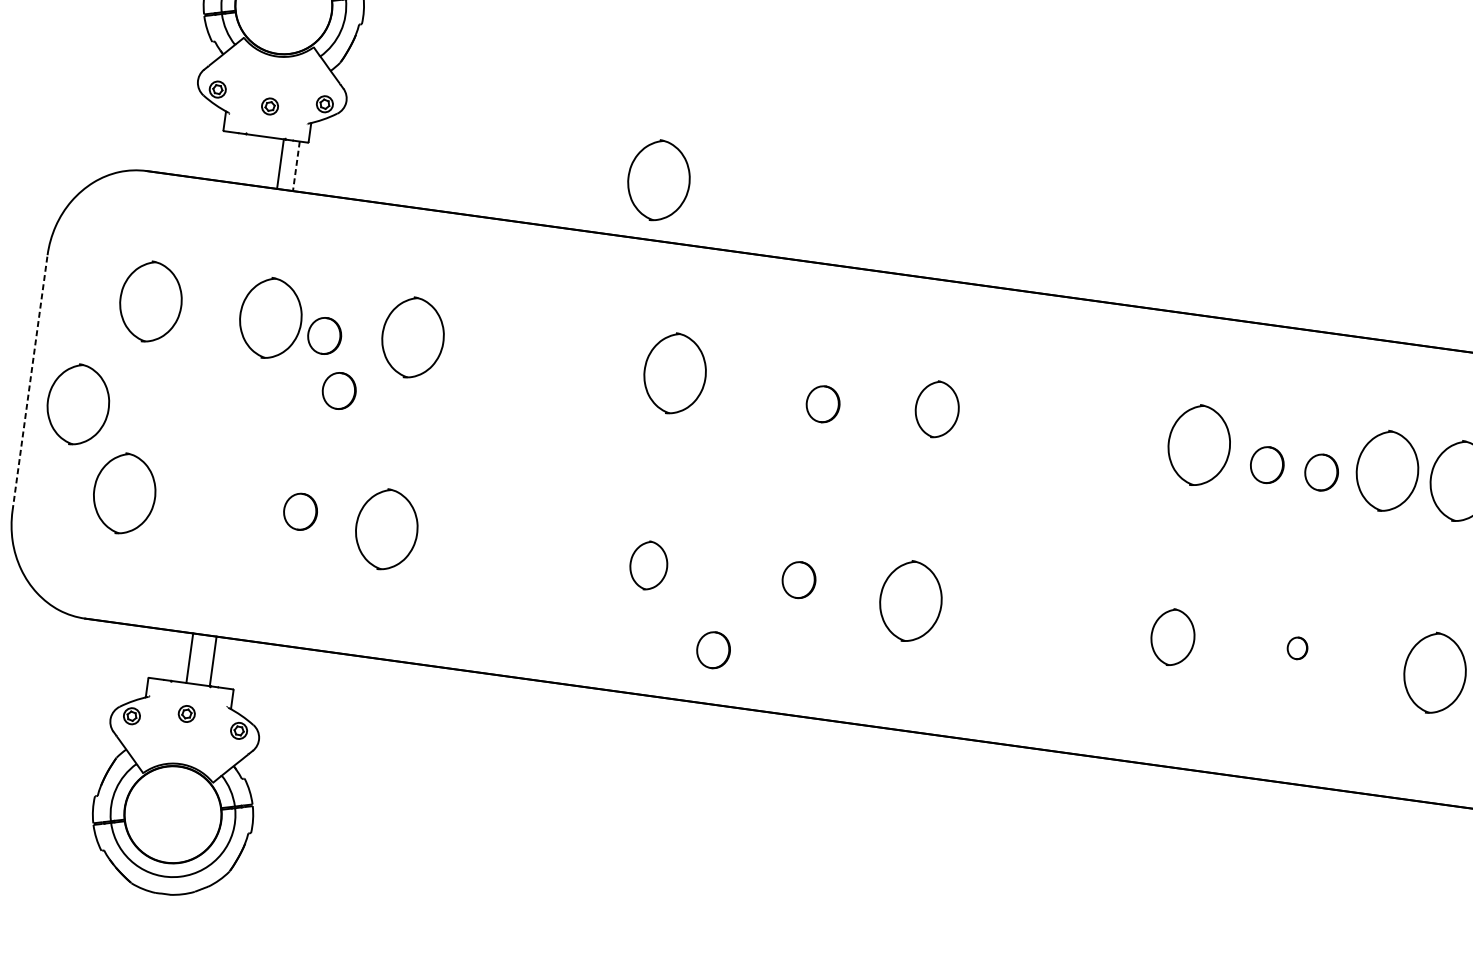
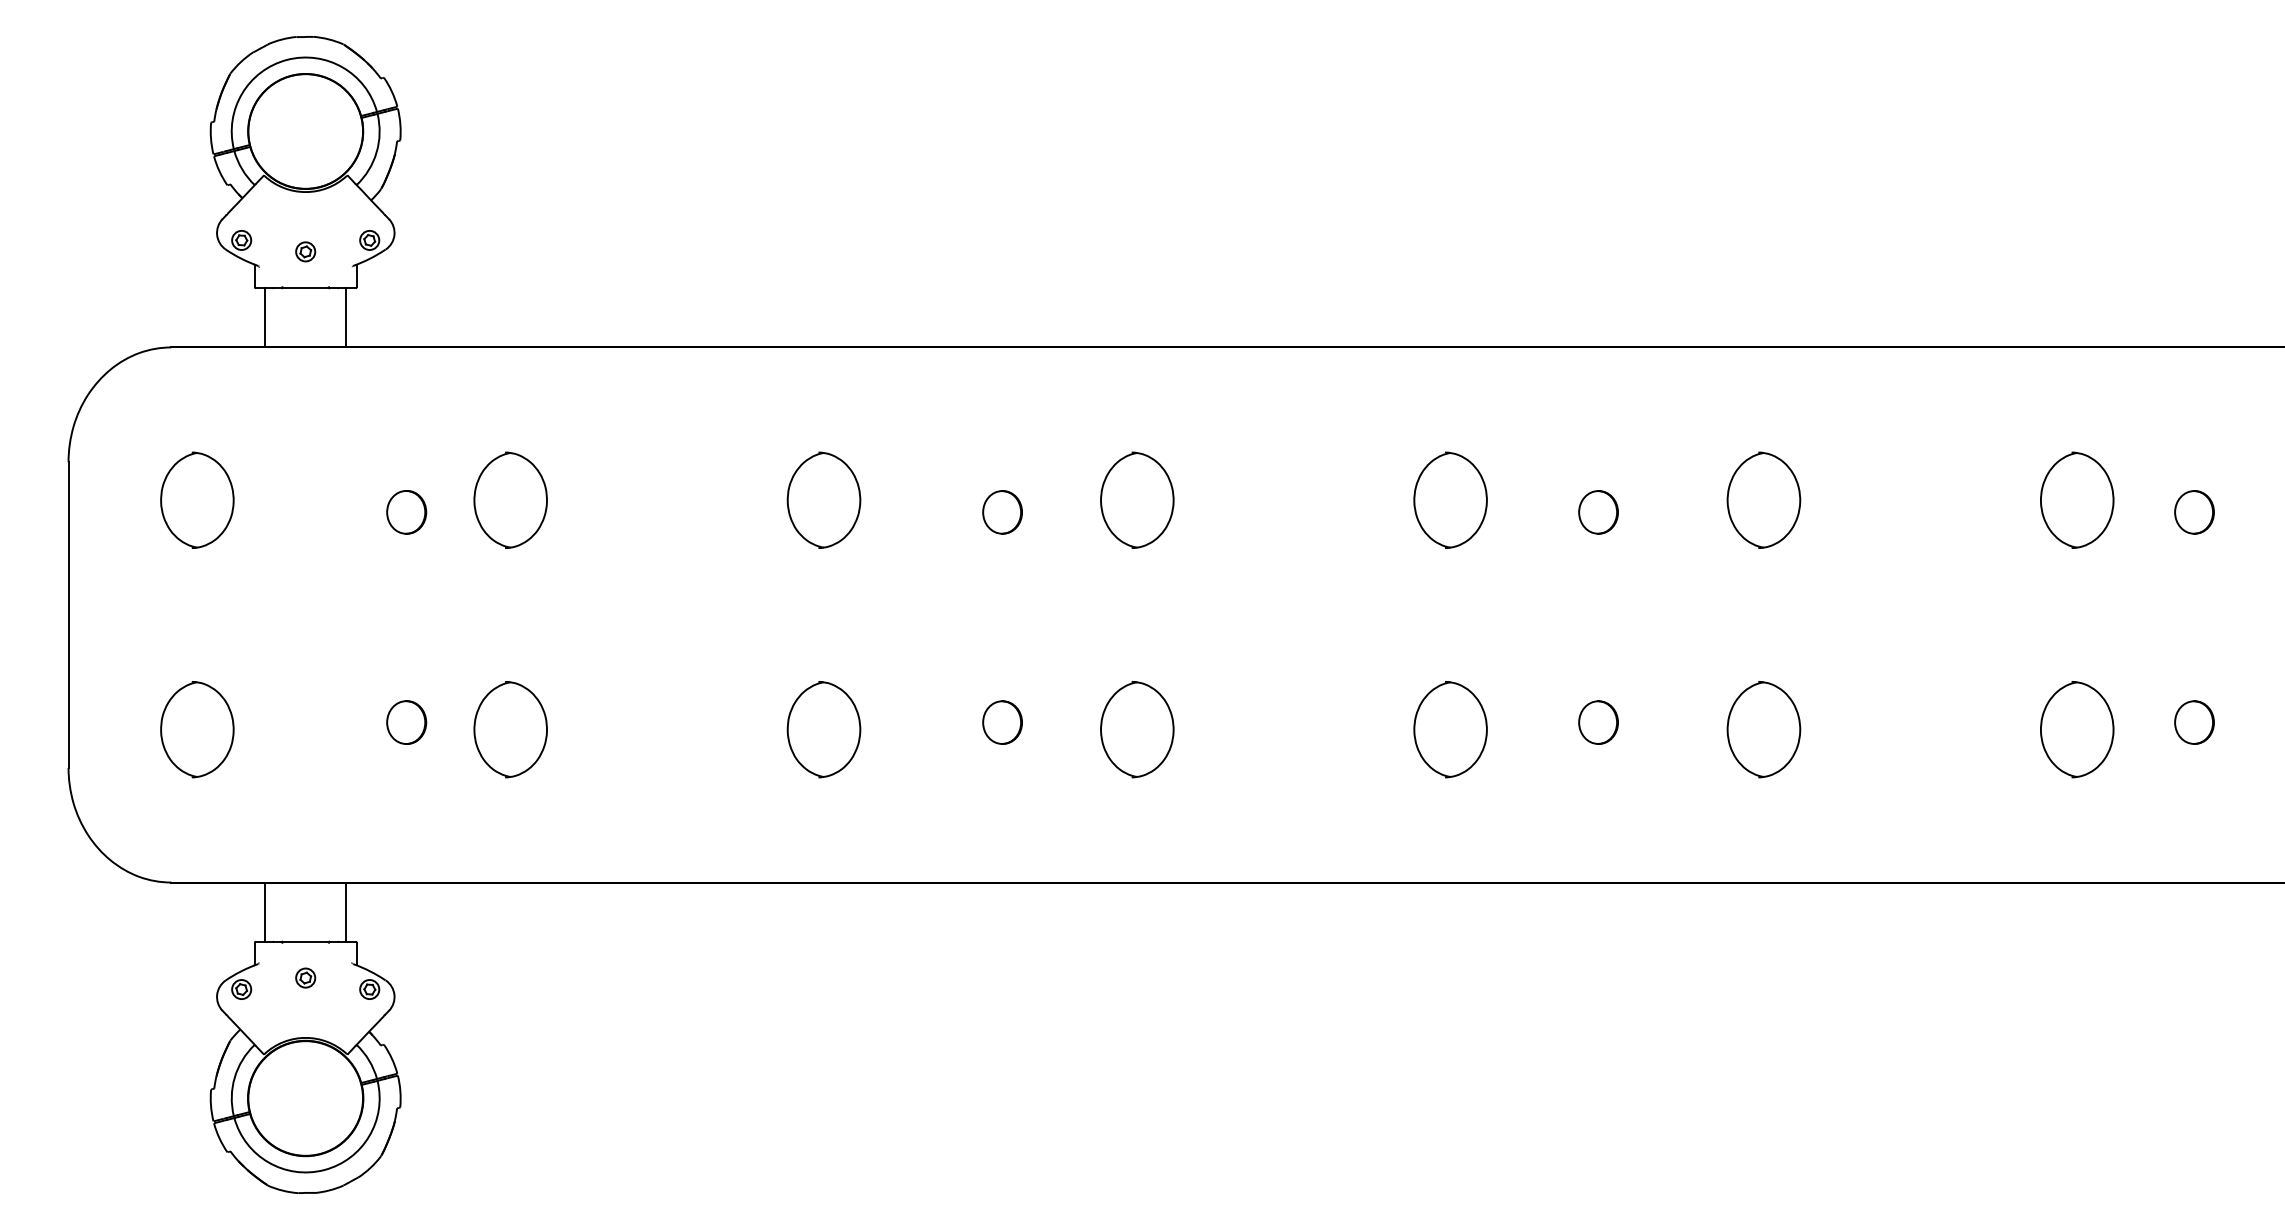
line: (280, 163) -> (265, 317), moved
line: (296, 166) -> (346, 317), dashed -> solid
part: (658, 179) -> (773, 275), removed
part: (270, 317) -> (340, 499), removed
line: (30, 382) -> (68, 614), dashed -> solid
part: (339, 390) -> (432, 574), removed
part: (78, 404) -> (128, 632), removed
part: (937, 408) -> (1137, 499), size x1.43
part: (1267, 465) -> (1533, 512), removed
part: (1387, 470) -> (1675, 499), removed
part: (648, 565) -> (823, 729), size x1.67
part: (1172, 637) -> (1450, 729), size x1.43
part: (1297, 648) -> (1598, 722), size x1.67
part: (713, 650) -> (913, 818), removed
line: (190, 657) -> (346, 911), moved
line: (213, 660) -> (265, 911), moved

